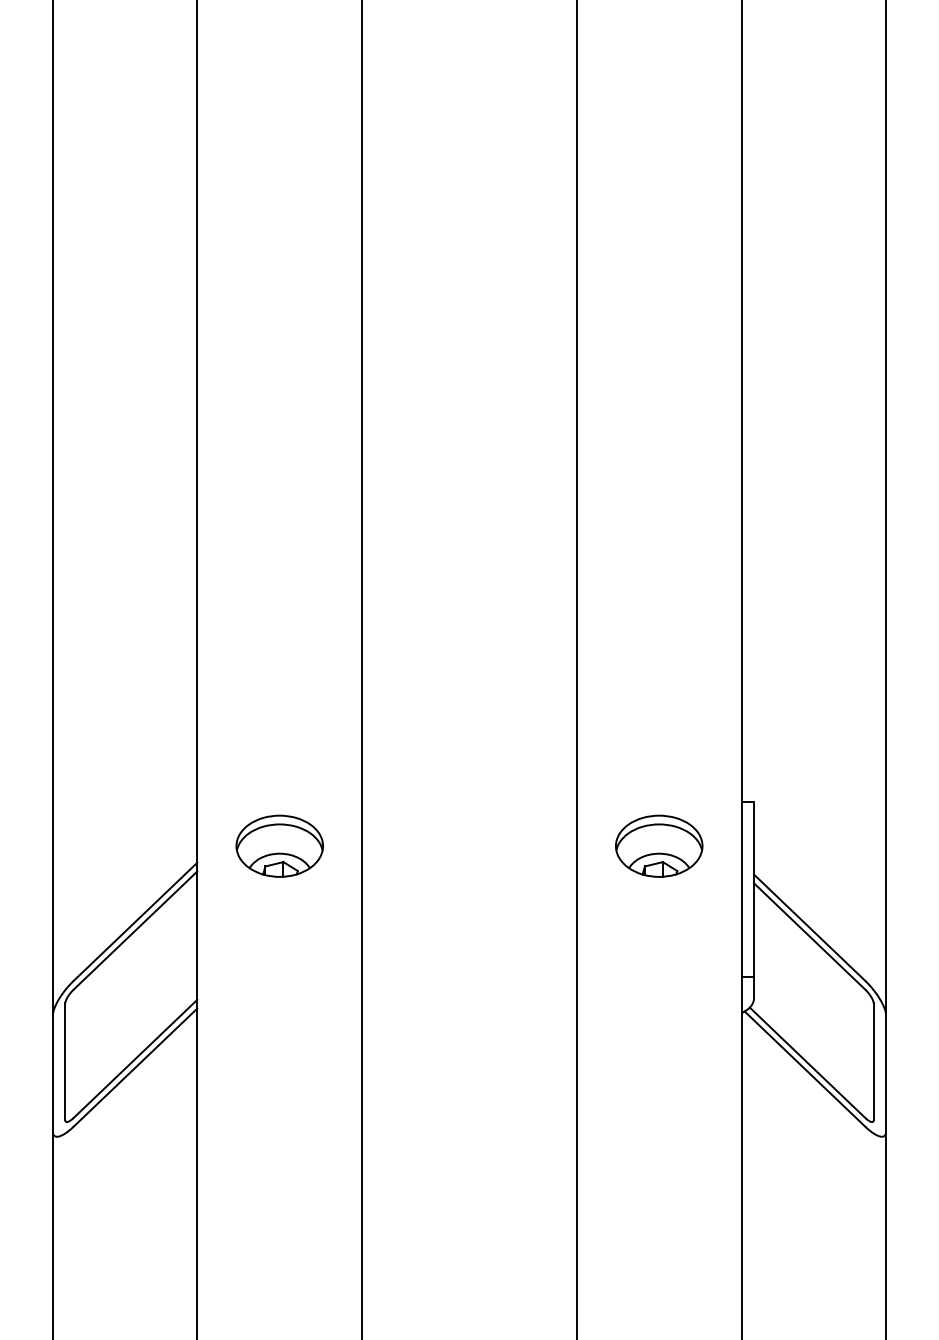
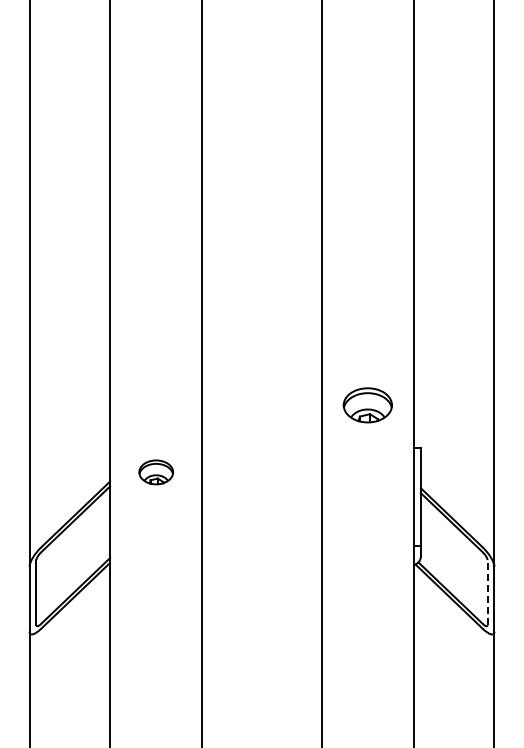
part: (280, 846) -> (156, 472), size x0.7
part: (658, 846) -> (367, 405), moved
line: (873, 1061) -> (487, 592), solid -> dashed

